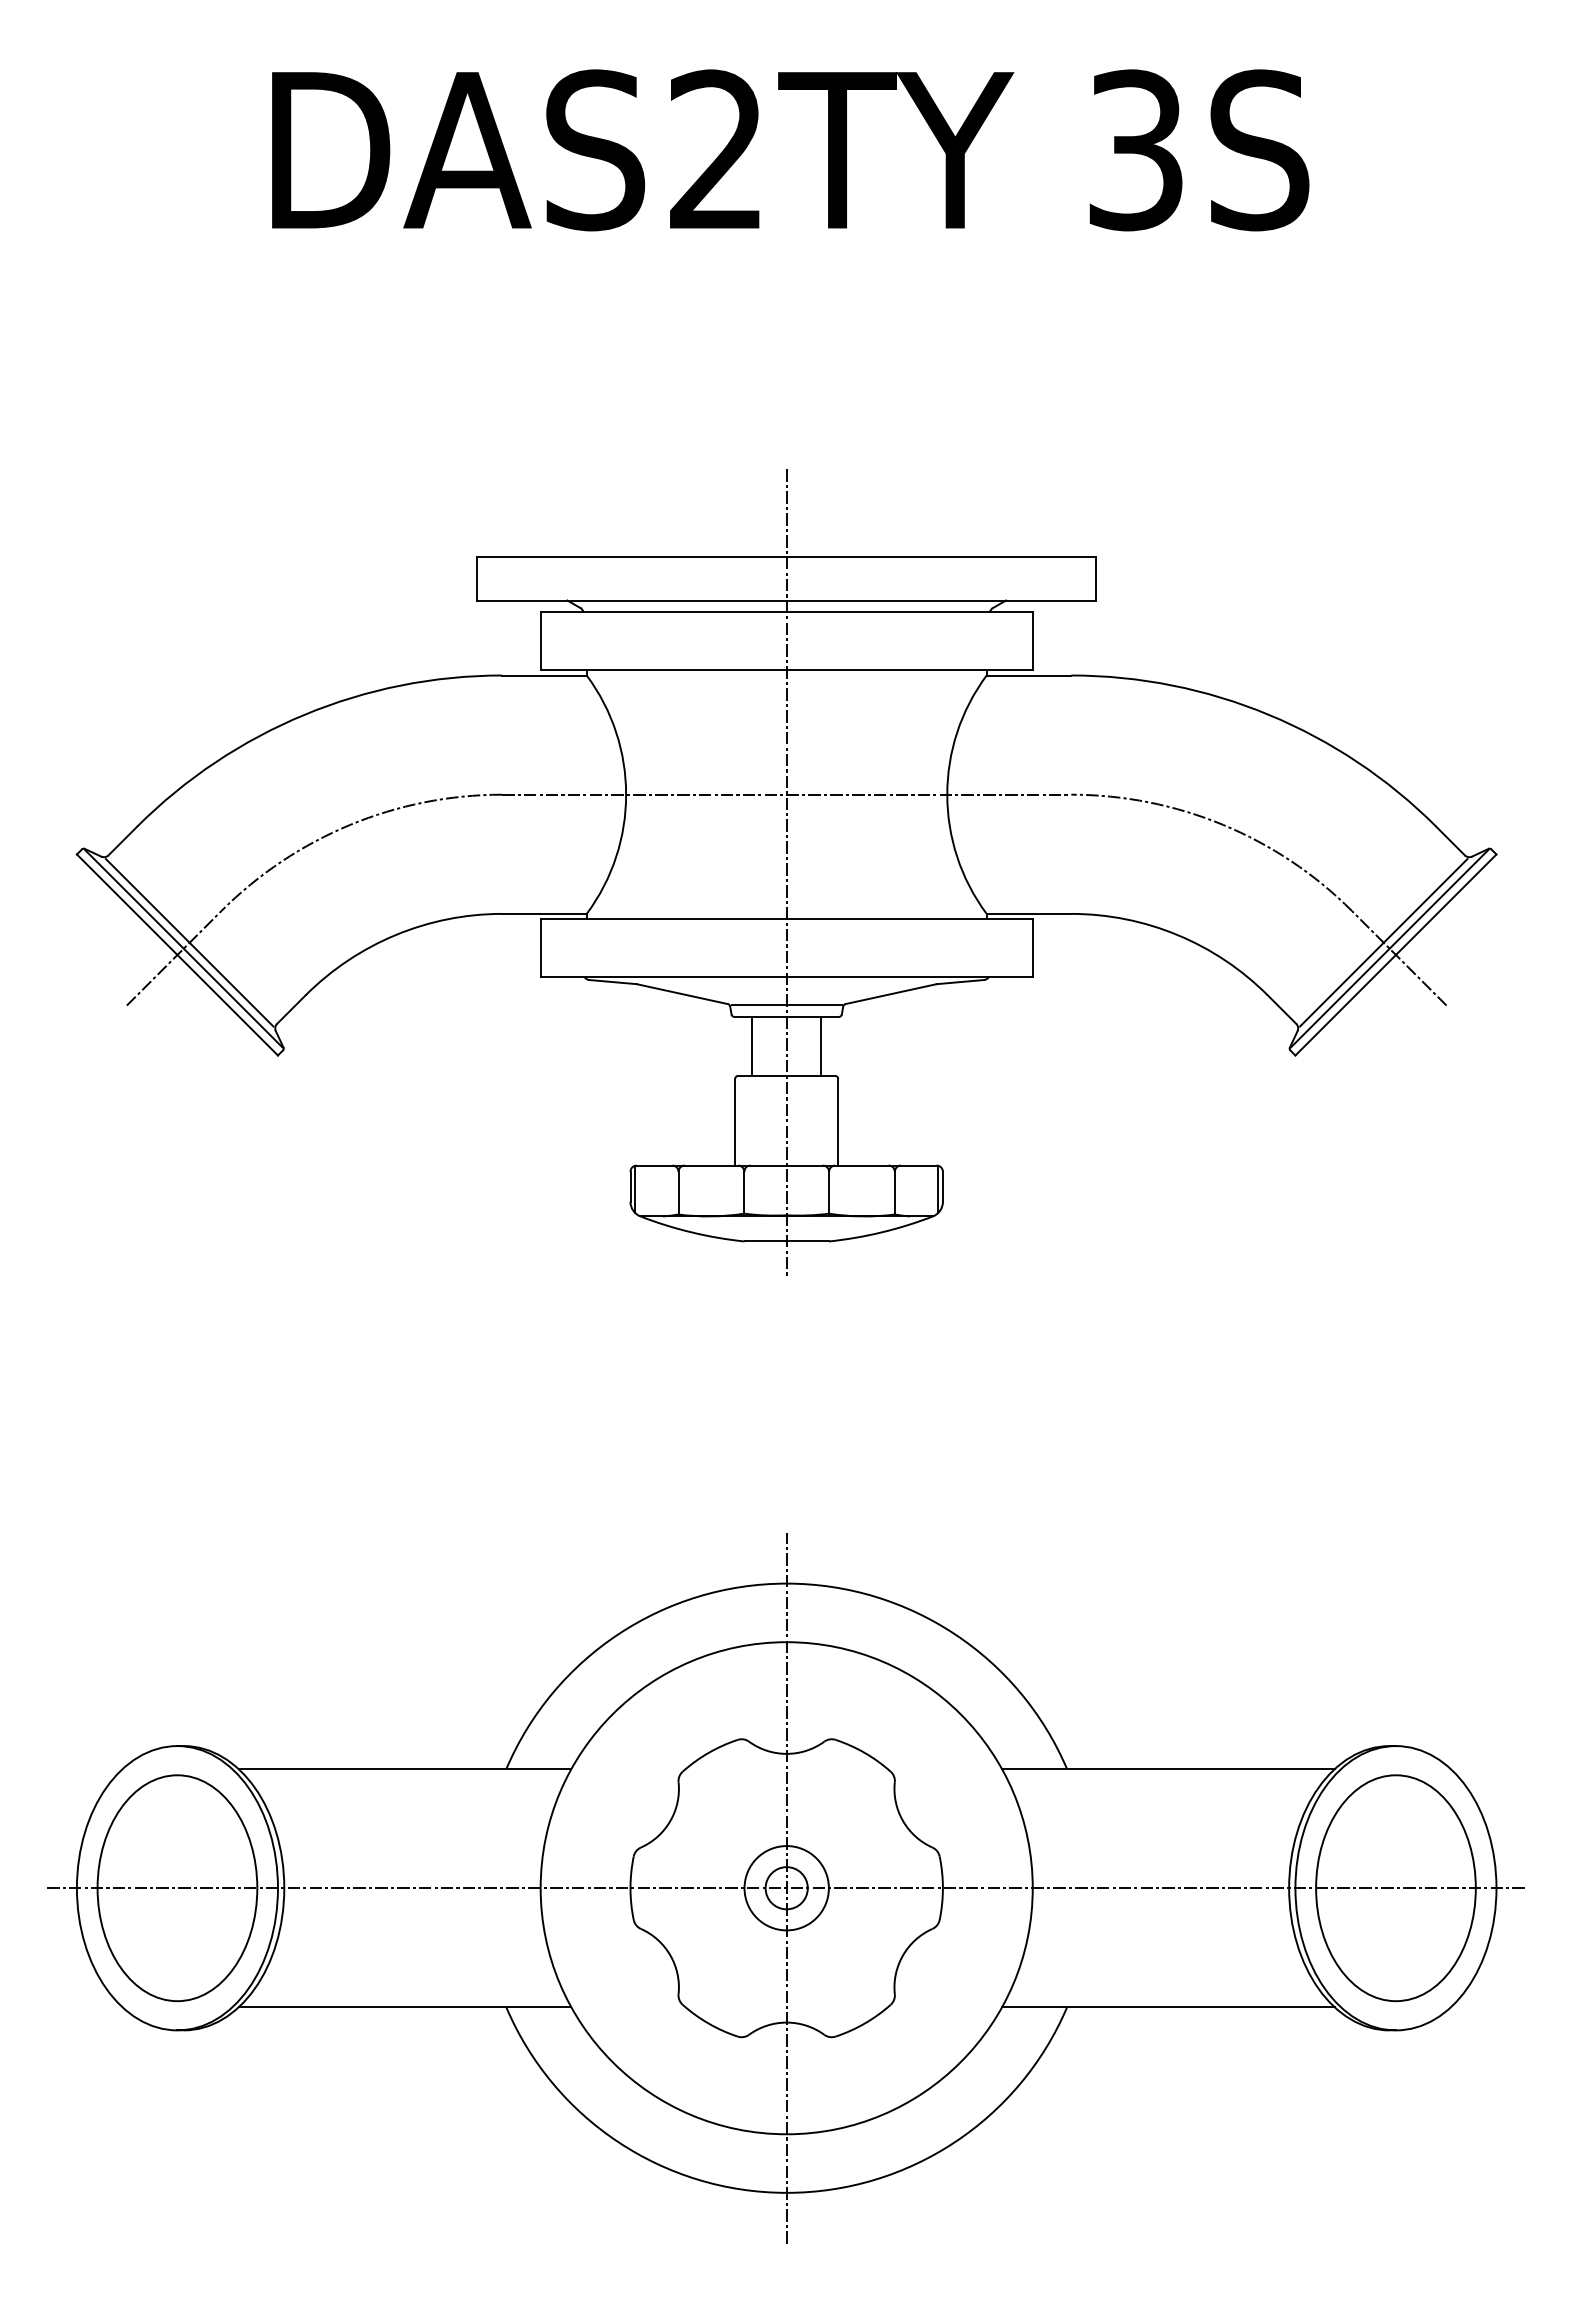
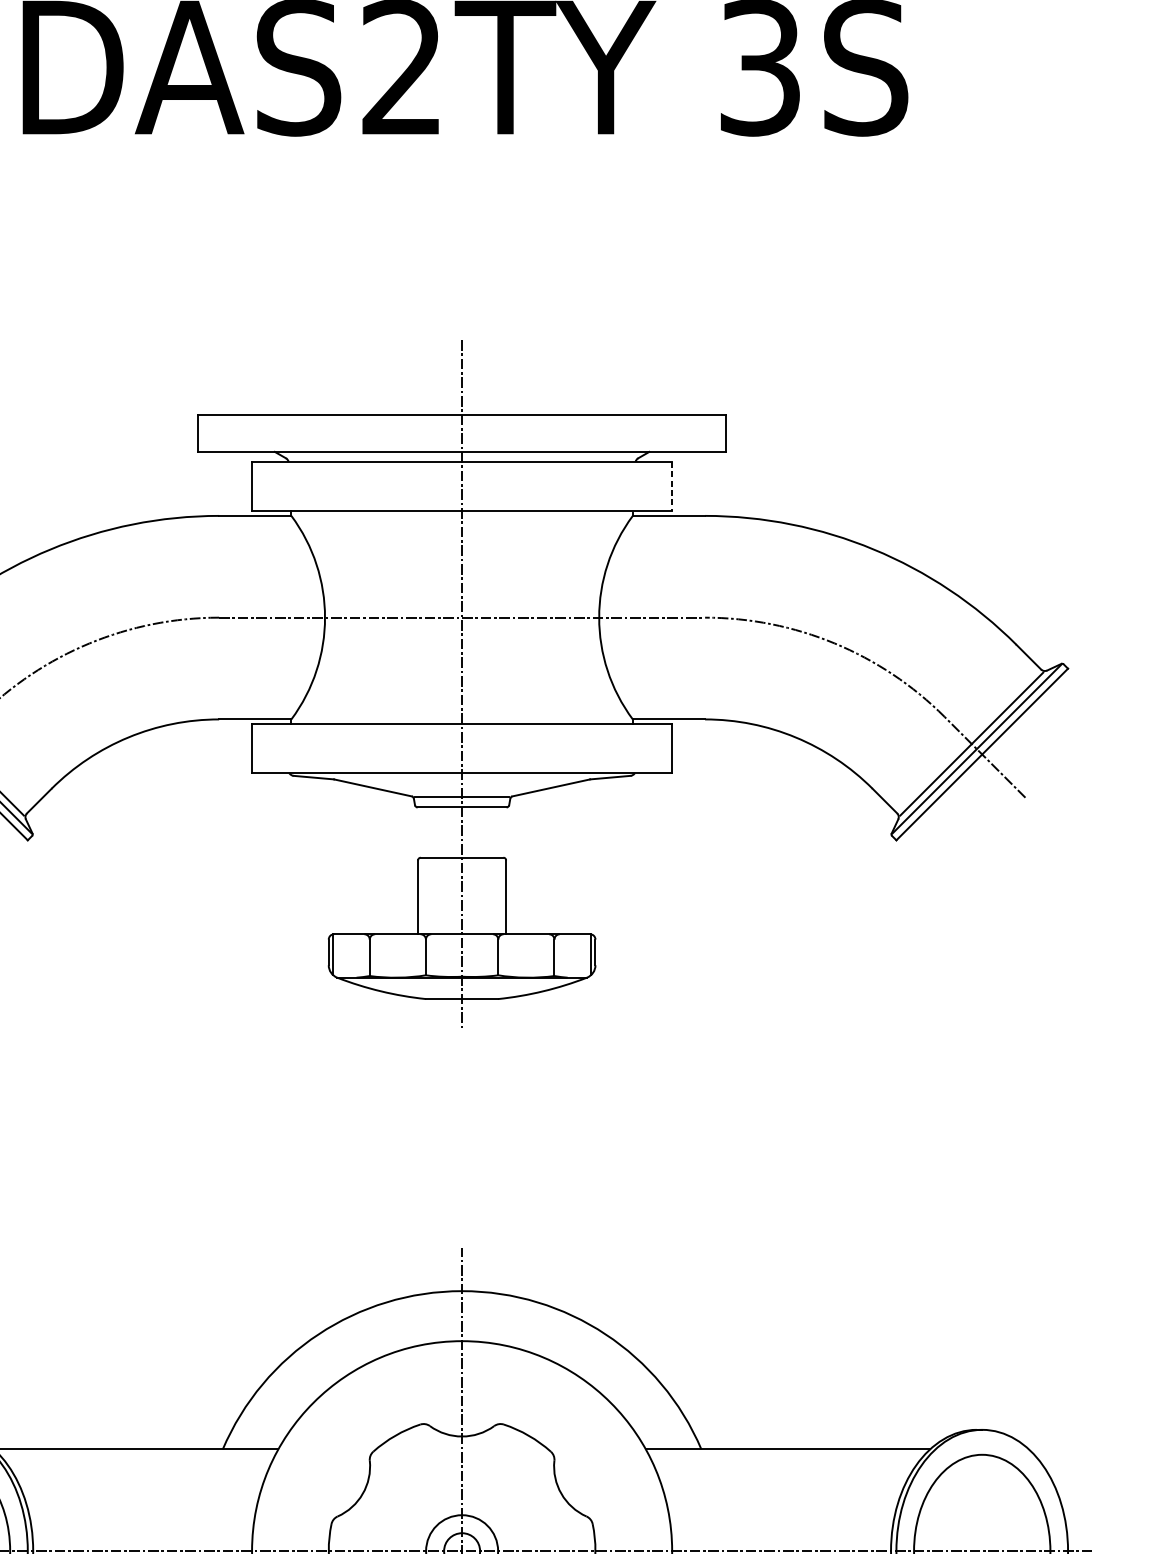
line: (1032, 641) -> (671, 486), solid -> dashed
line: (752, 1046) -> (432, 832), removed
line: (821, 1046) -> (491, 832), removed

